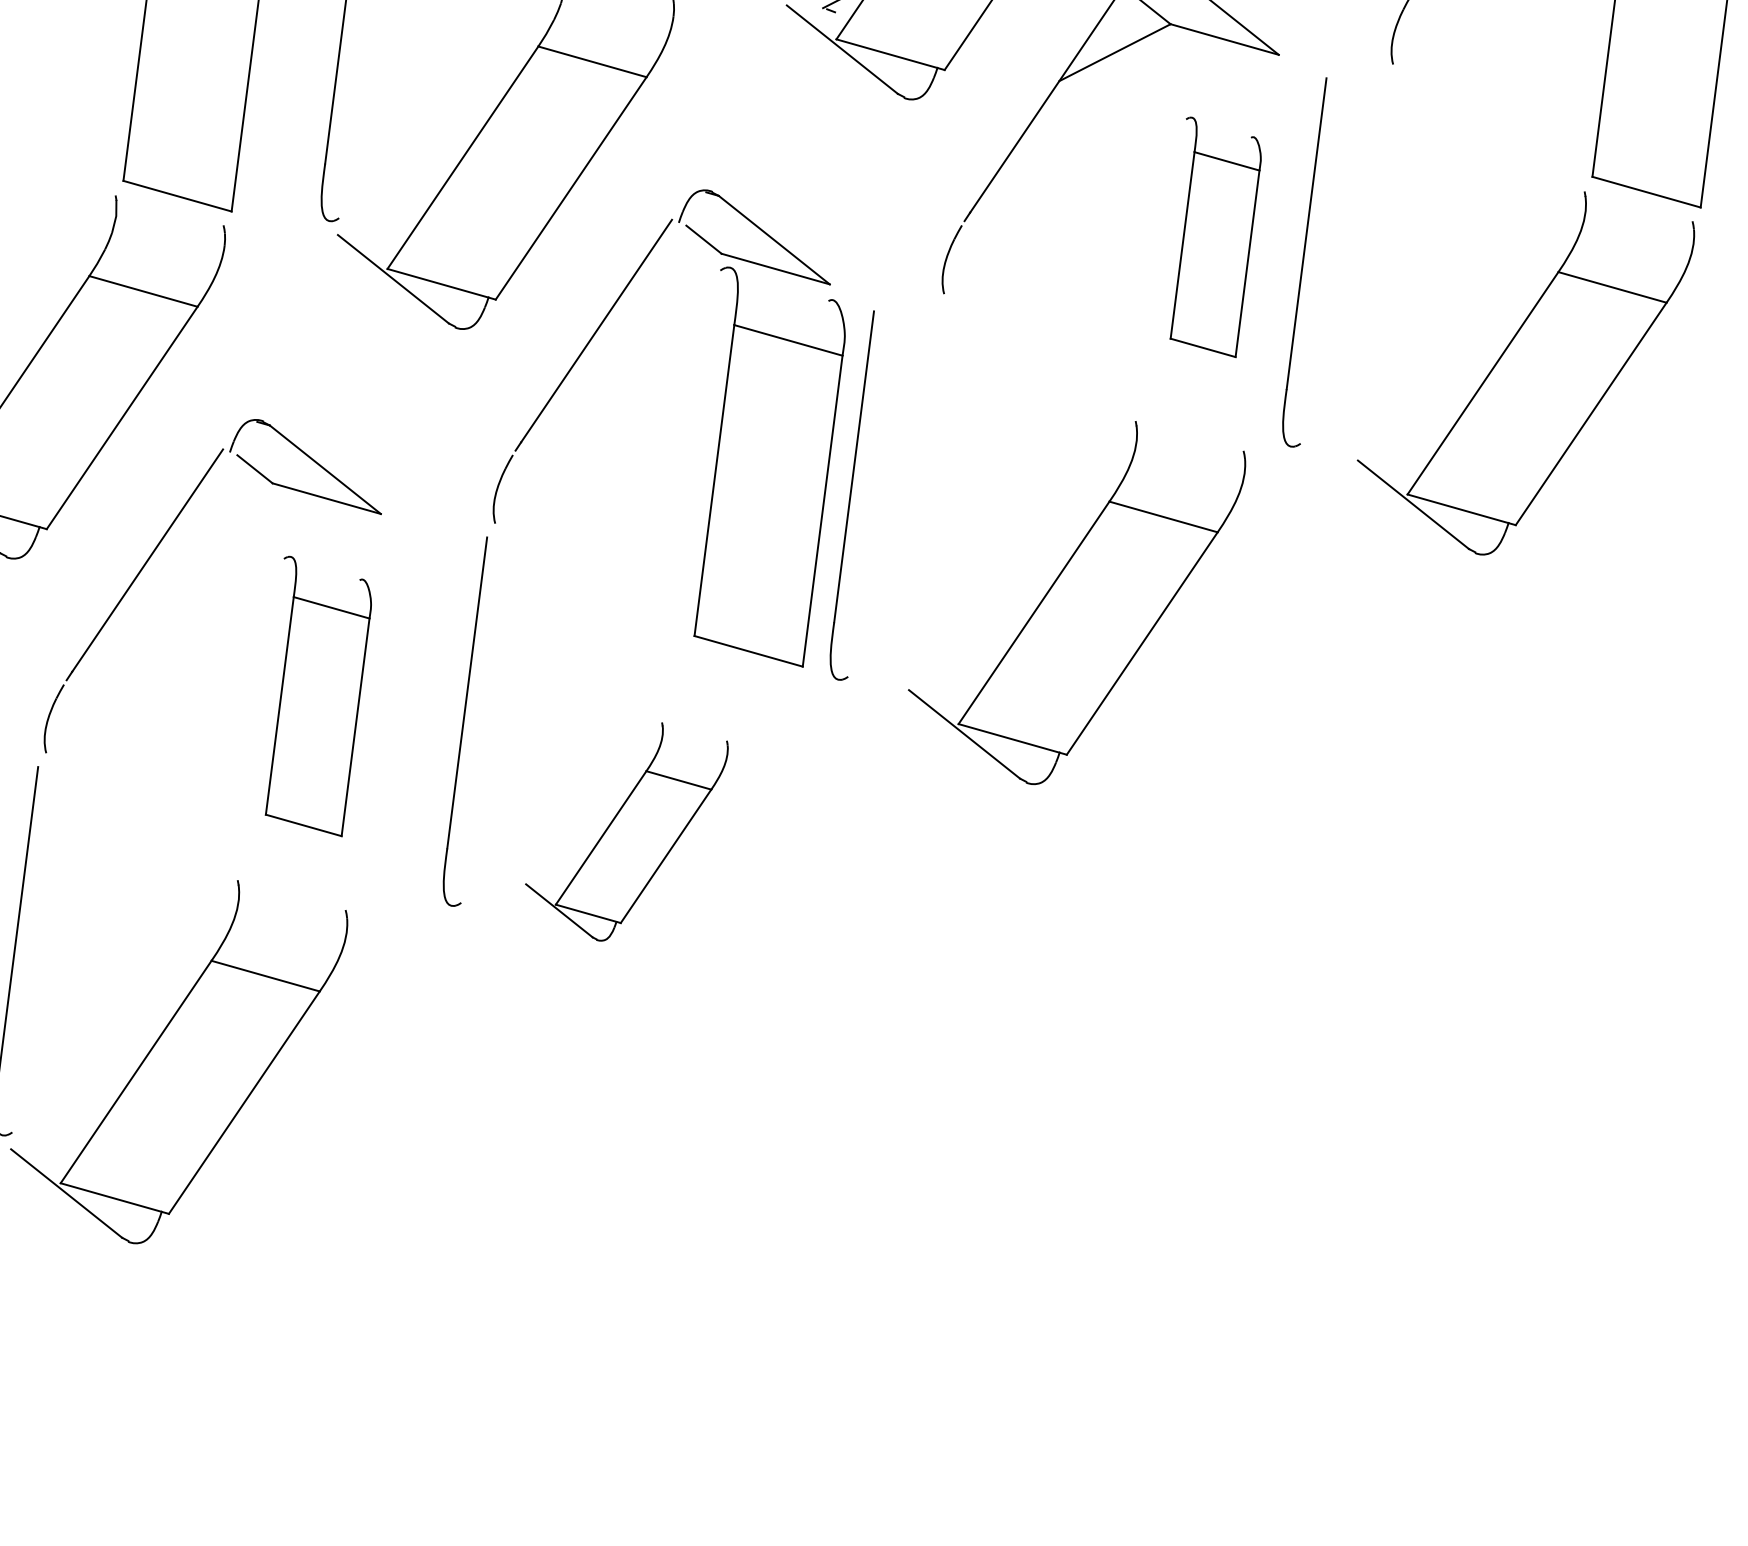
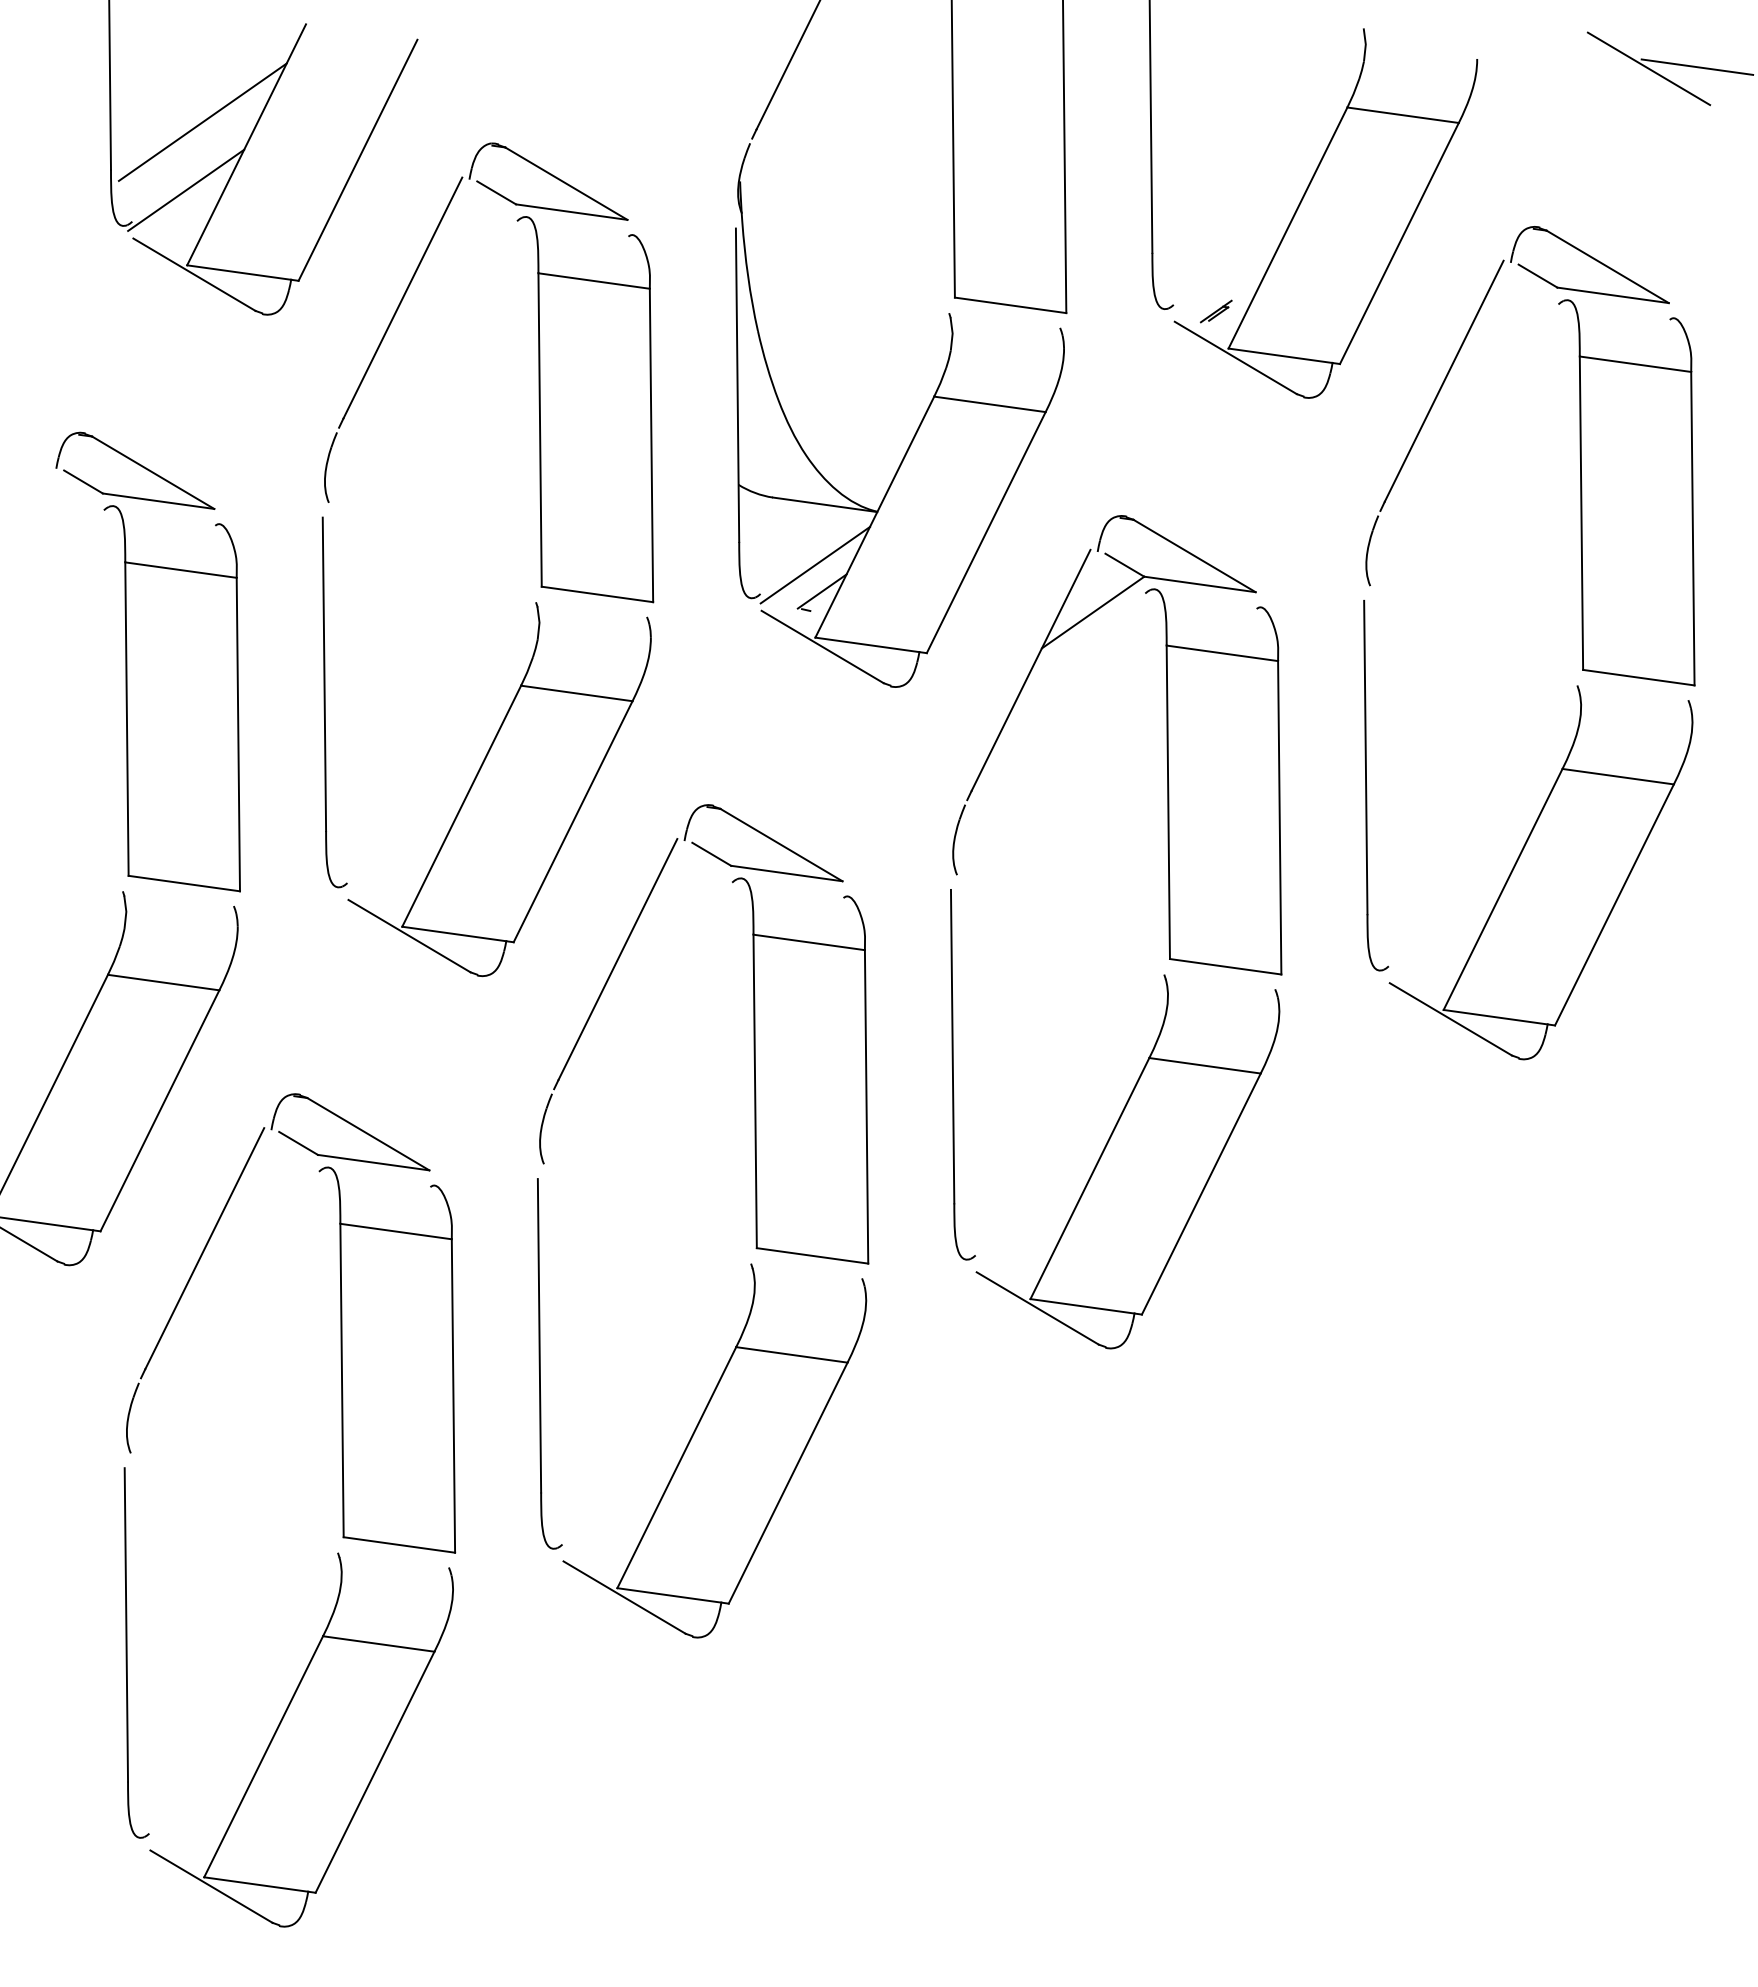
part: (1211, 236) -> (1213, 781), size x1.67
part: (1303, 261) -> (1366, 785), moved
part: (851, 494) -> (953, 1074), moved
part: (313, 695) -> (387, 1359), size x1.43
part: (624, 830) -> (714, 1450), size x1.67

